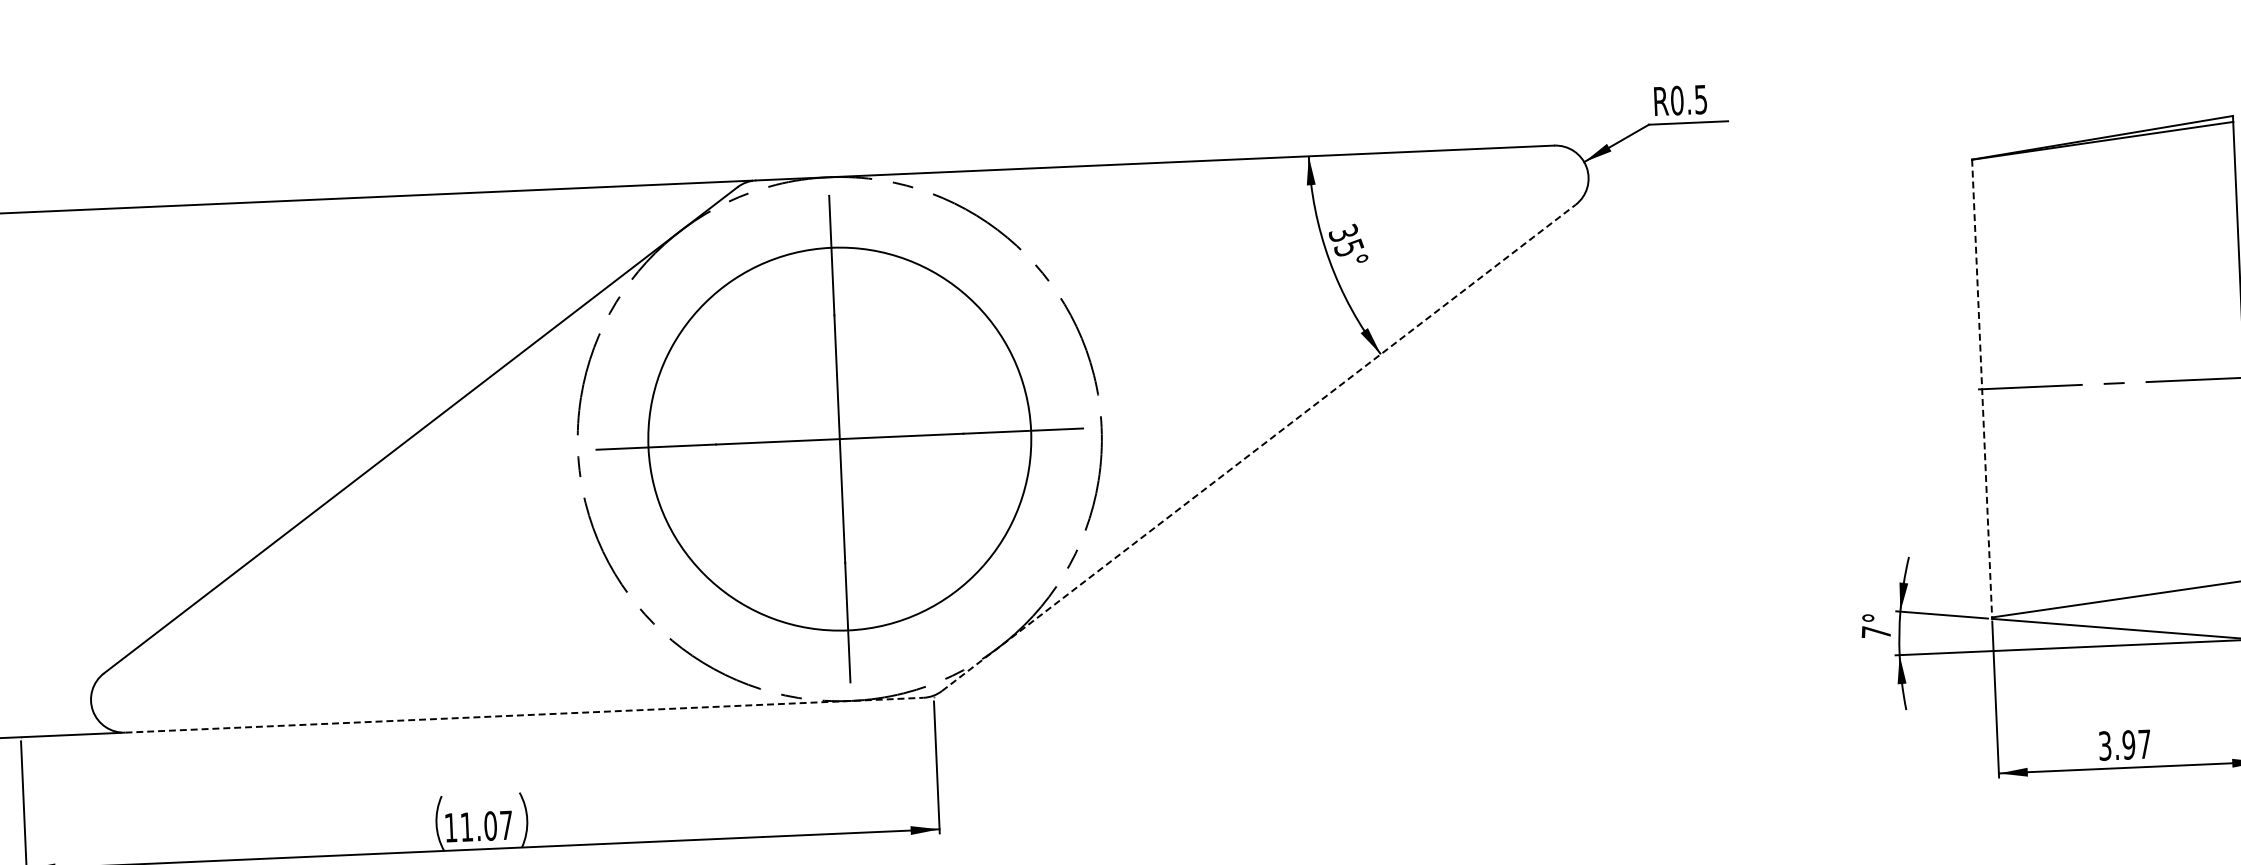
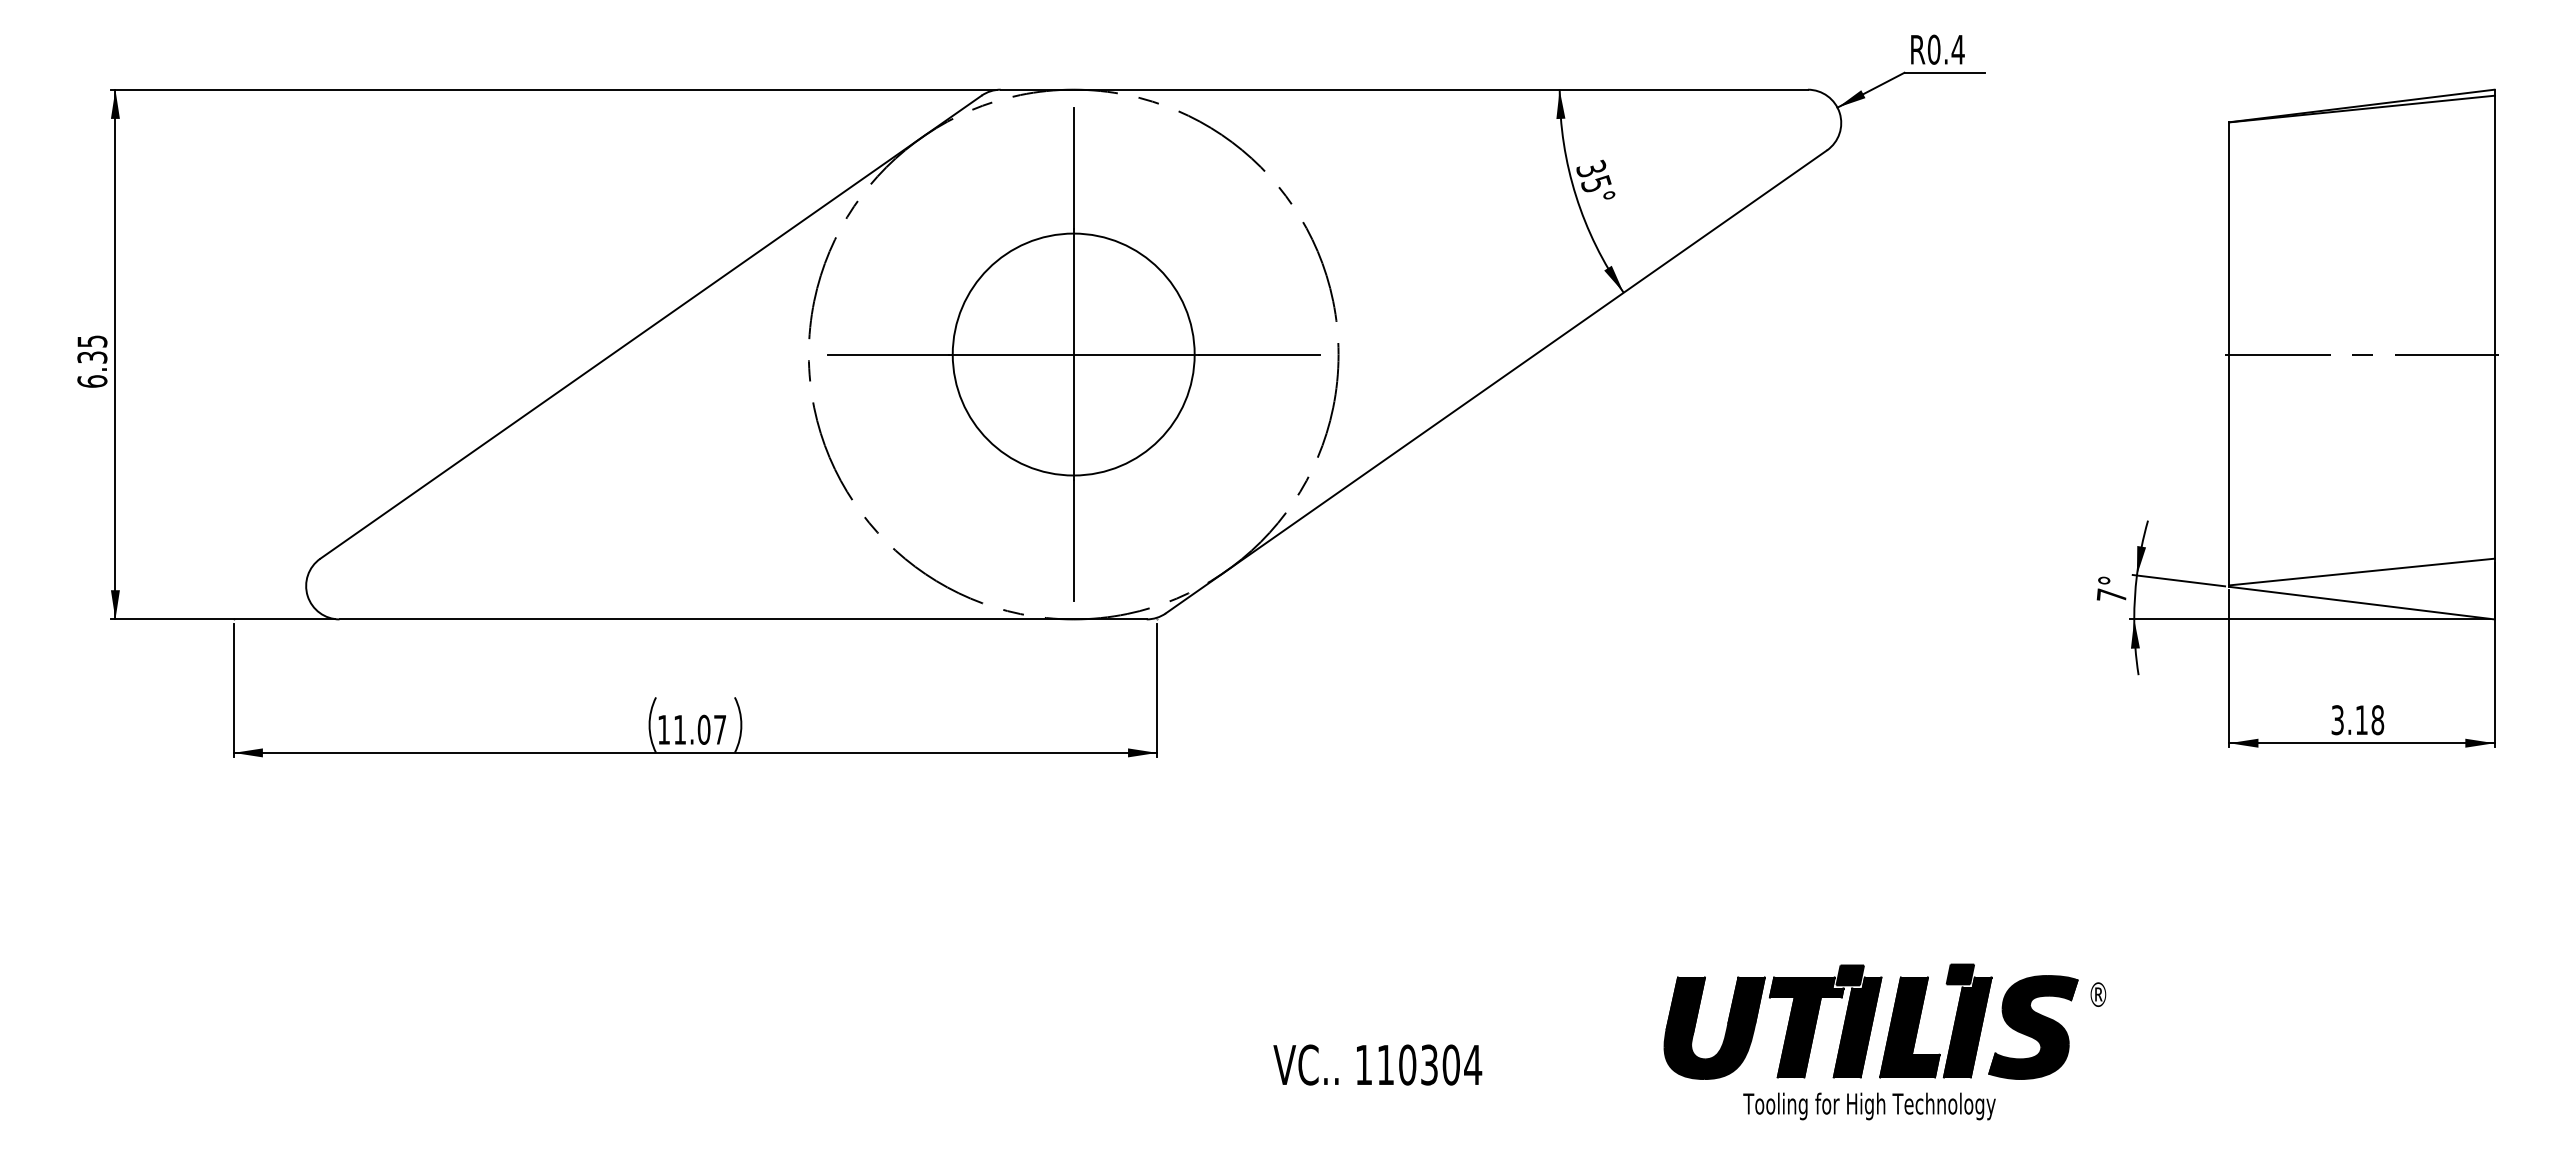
text: (1700, 99) -> (1957, 49), R0.5 -> R0.4
line: (1982, 389) -> (2229, 354), dashed -> solid
circle: (839, 439) -> (1073, 354), size x0.62
line: (1258, 447) -> (1496, 381), dashed -> solid
line: (524, 715) -> (743, 619), dashed -> solid
text: (2136, 744) -> (2369, 720), 3.97 -> 3.18

